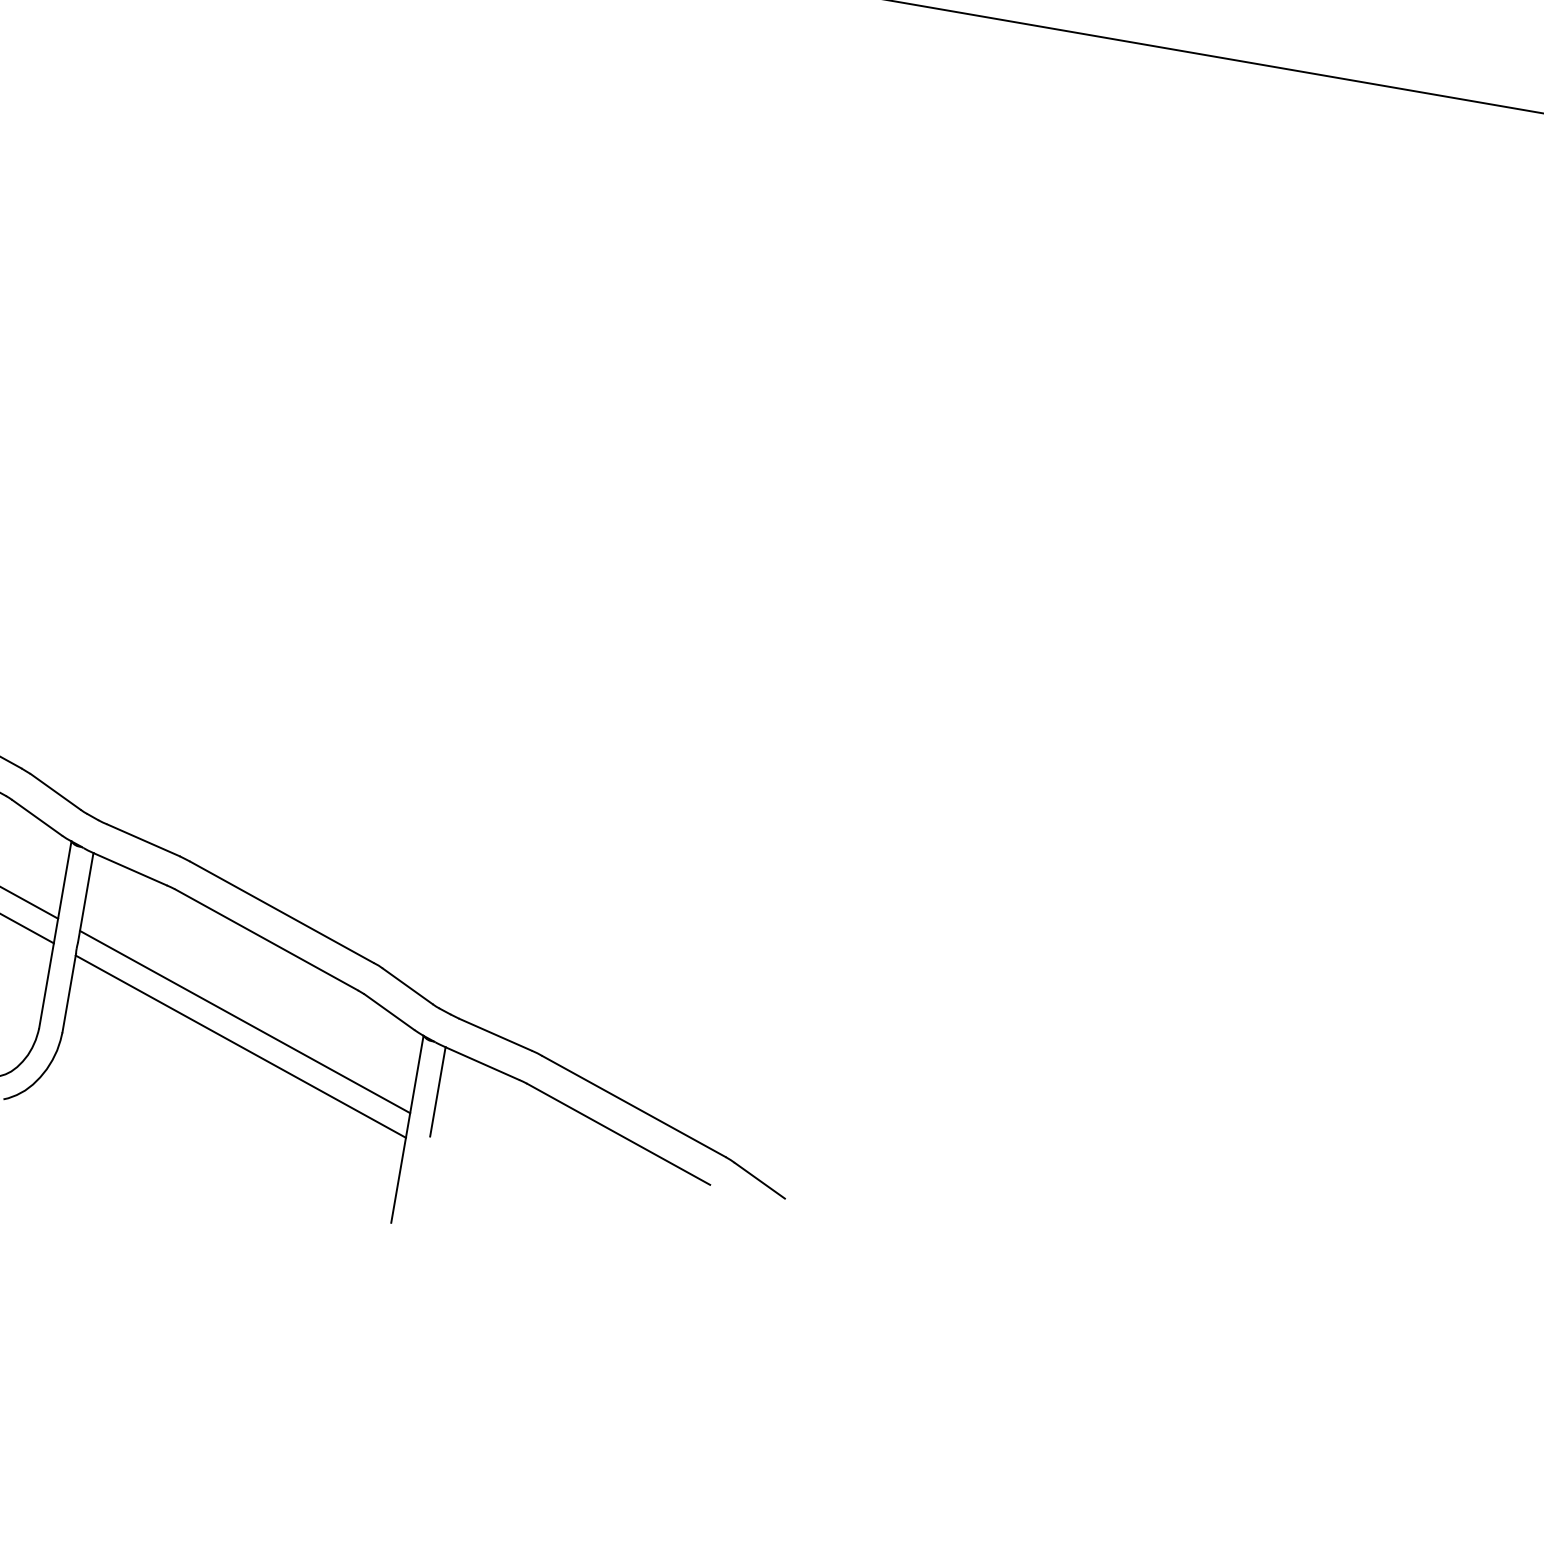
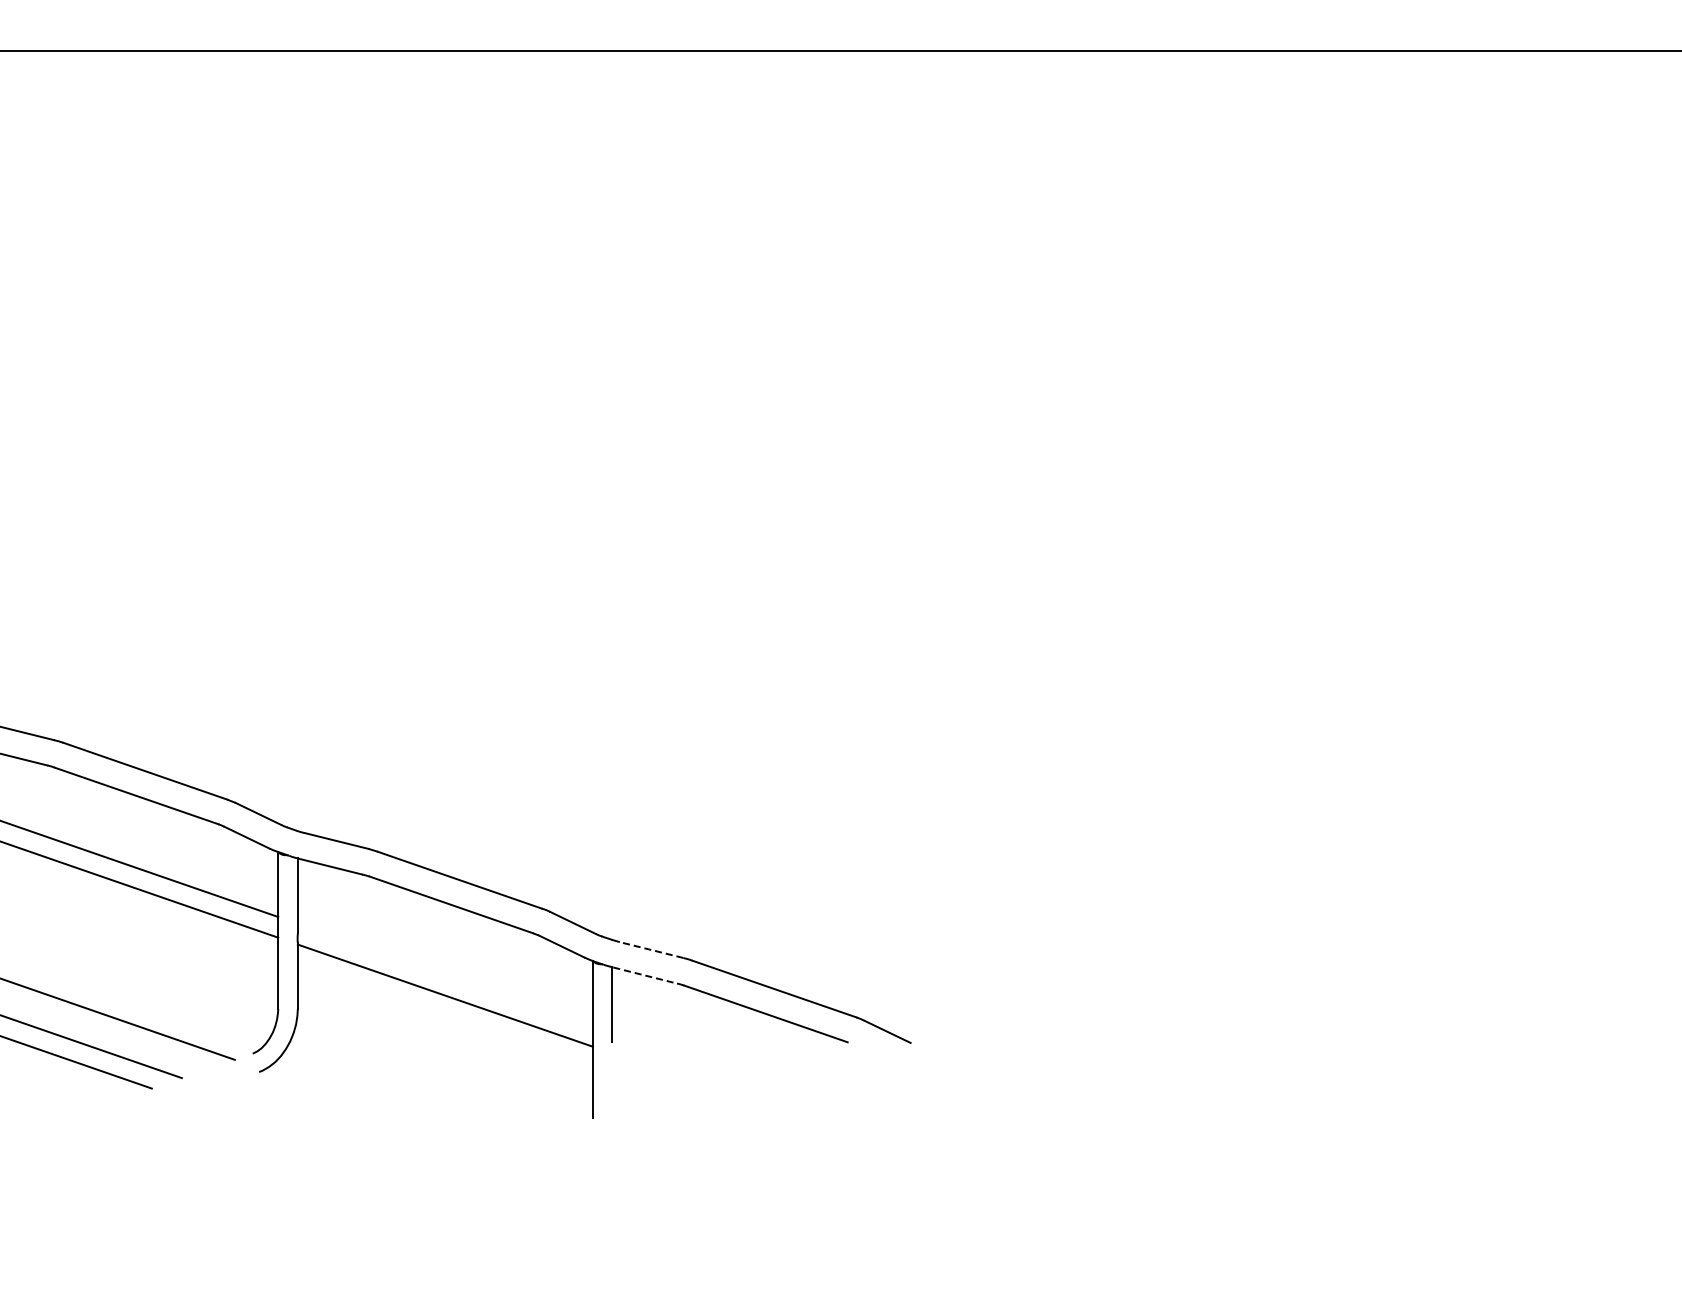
line: (244, 1021) -> (444, 974), removed
line: (495, 1035) -> (651, 950), solid -> dashed
line: (483, 1063) -> (645, 975), solid -> dashed

